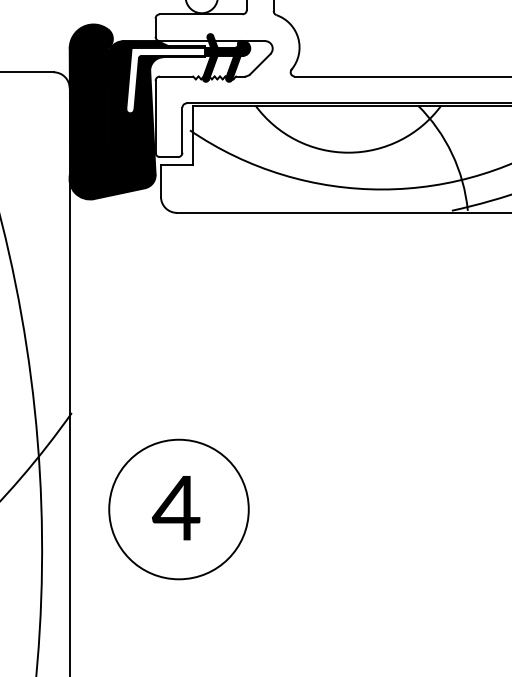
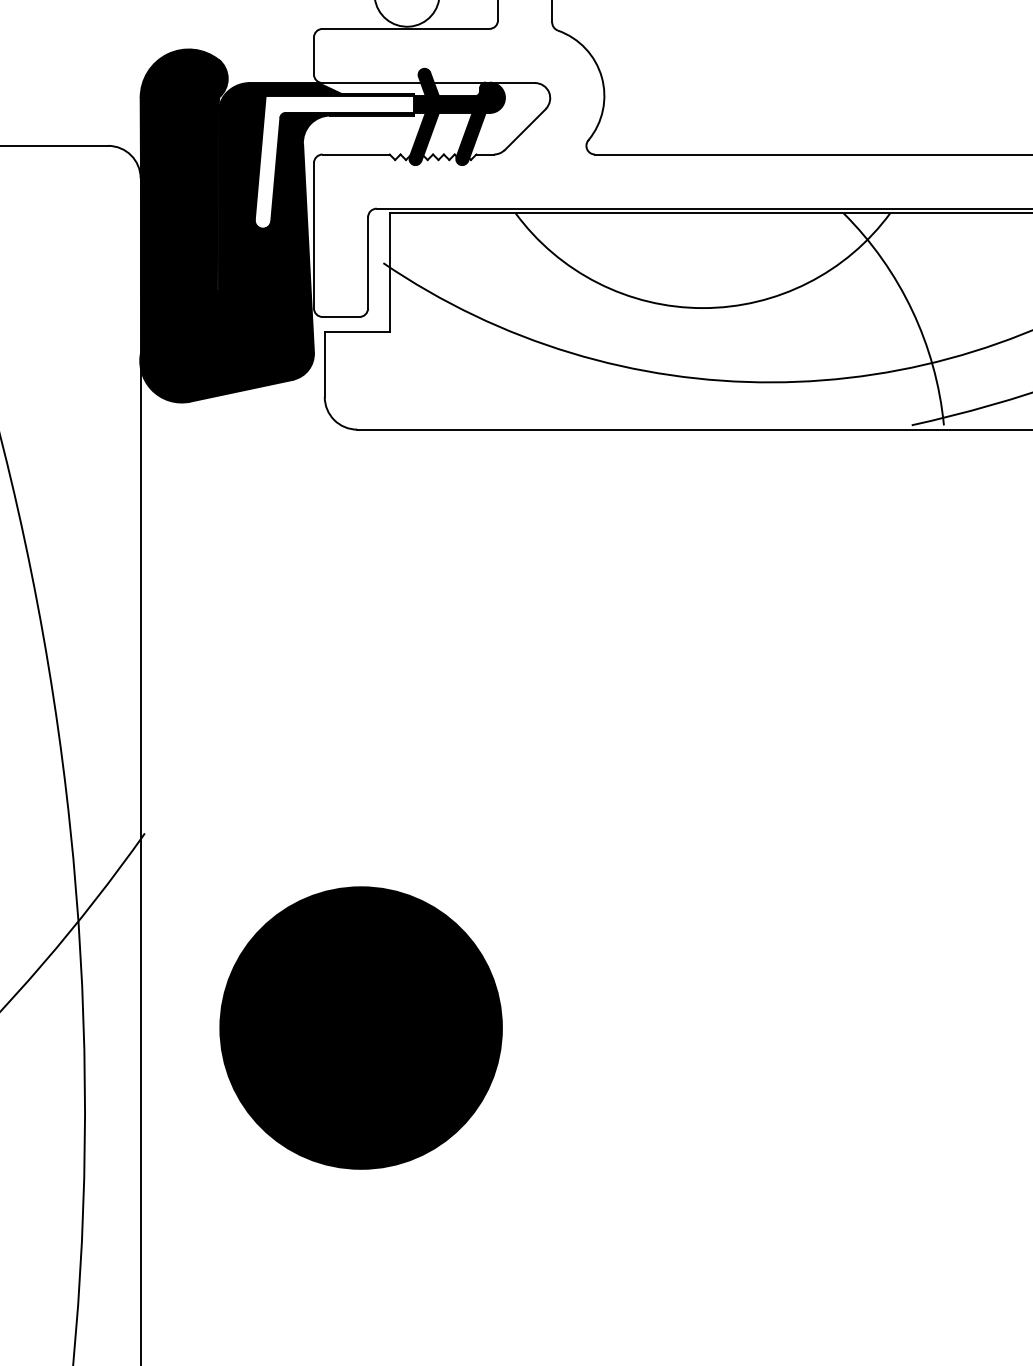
fill: (178, 509) -> (360, 1028), added

